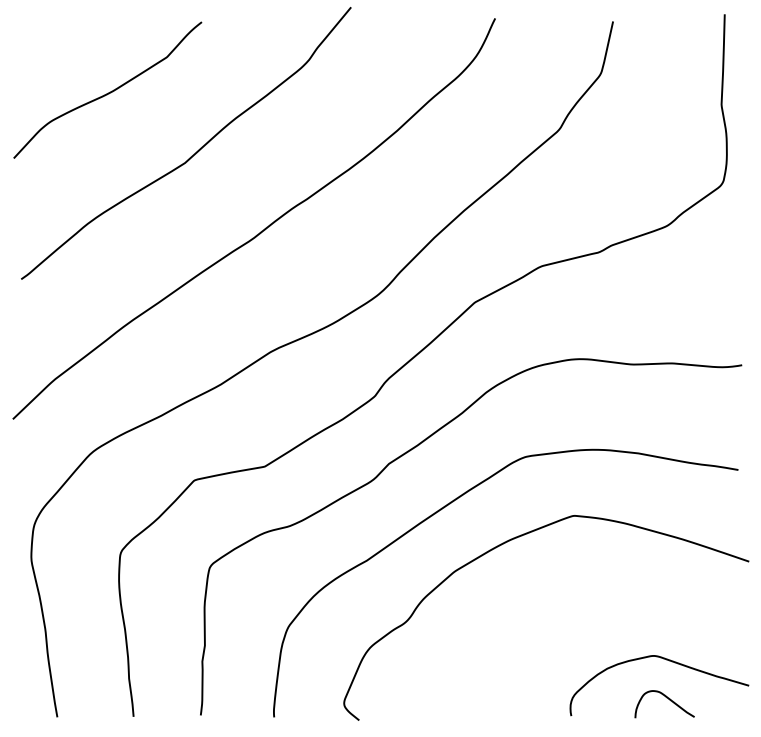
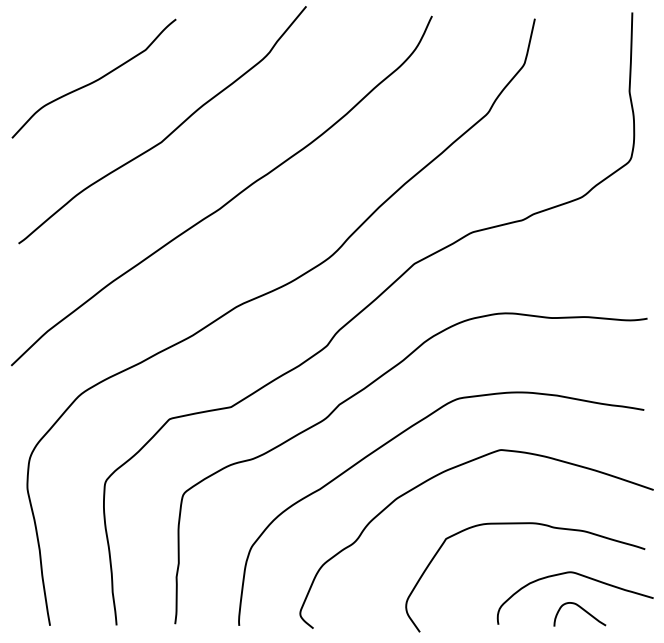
curve: (602, 601) -> (525, 524), added

